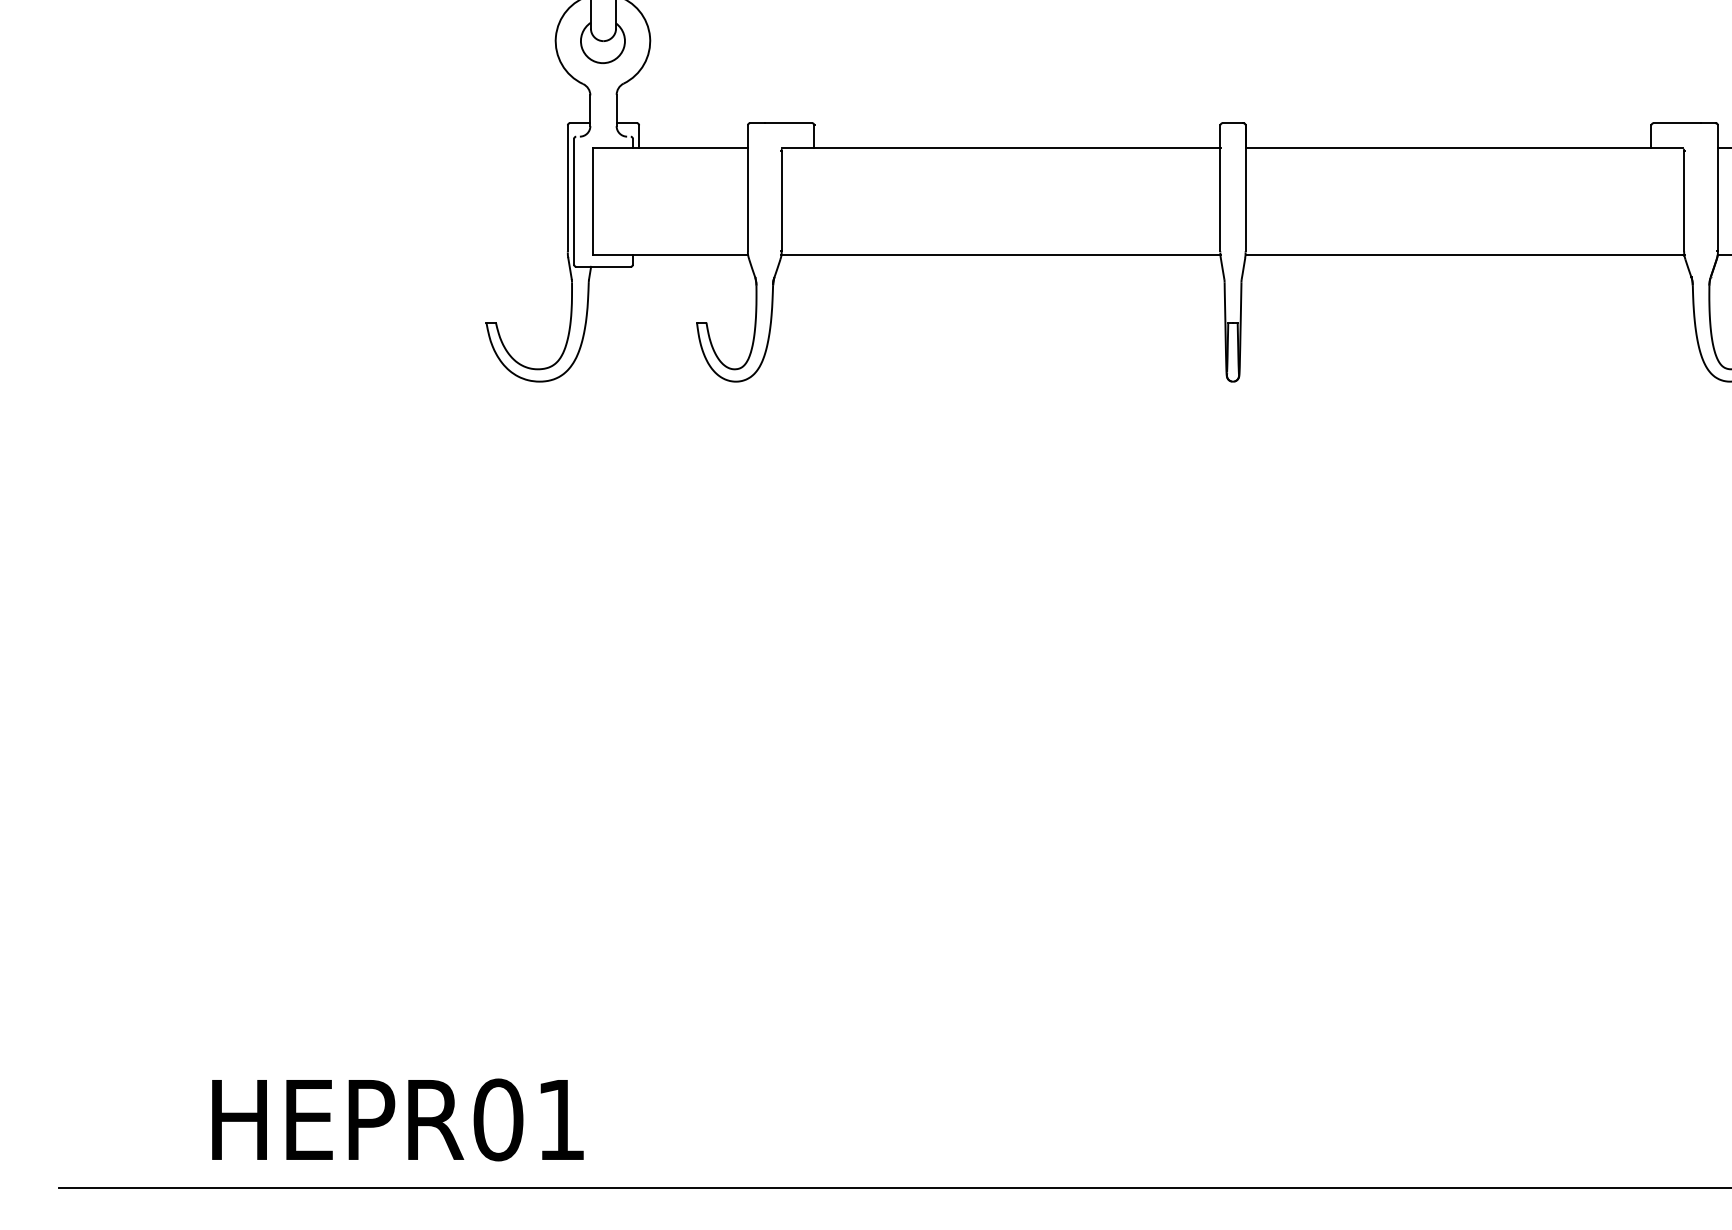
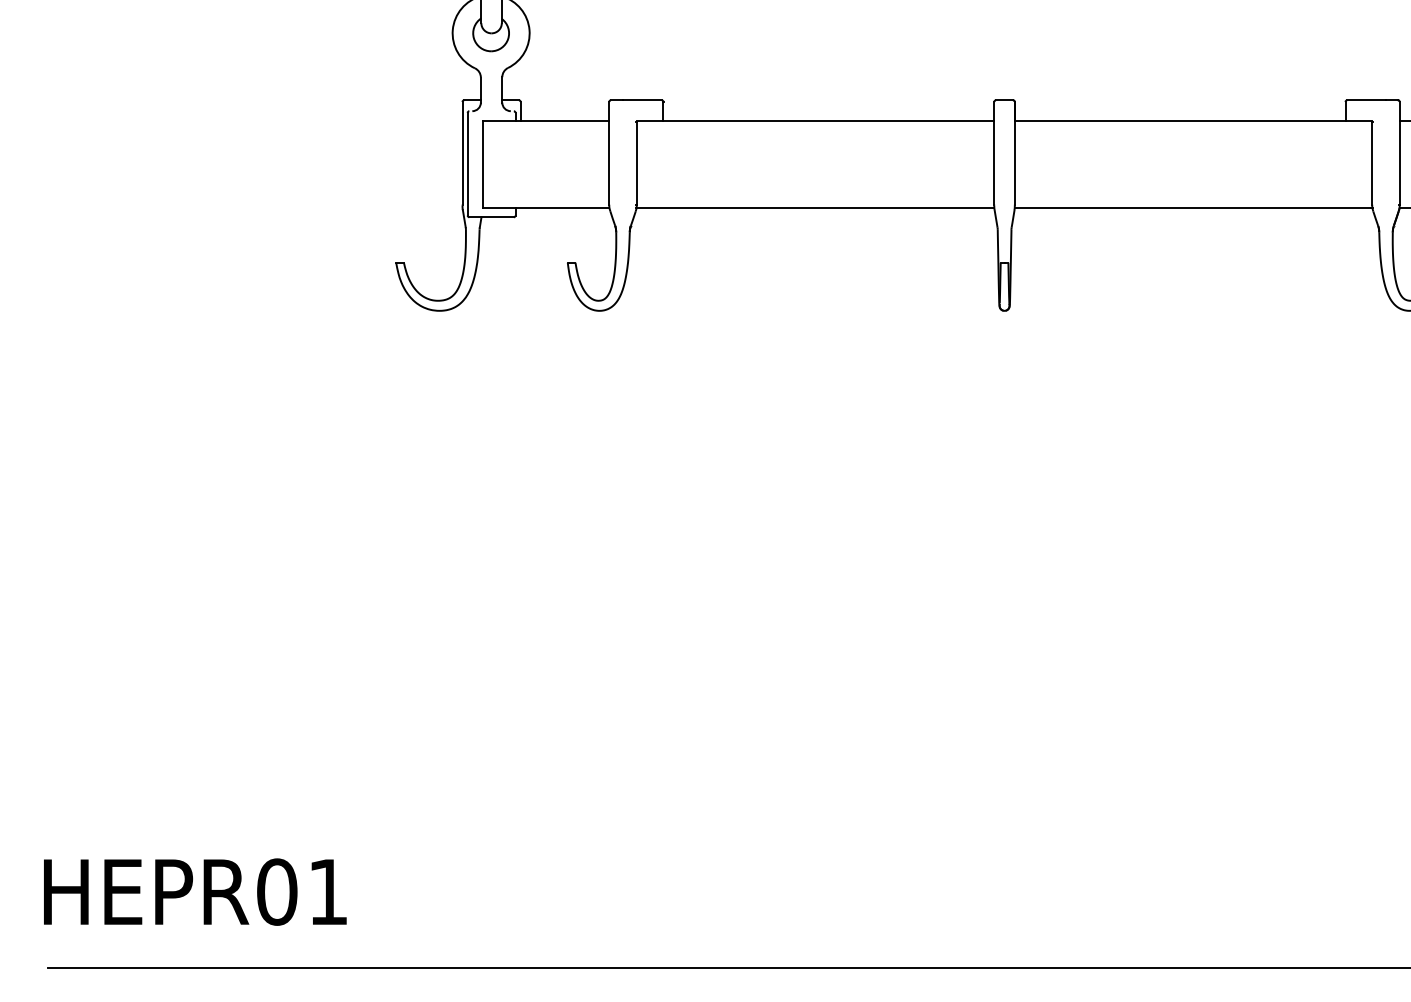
text: (397, 1119) -> (194, 891), moved

